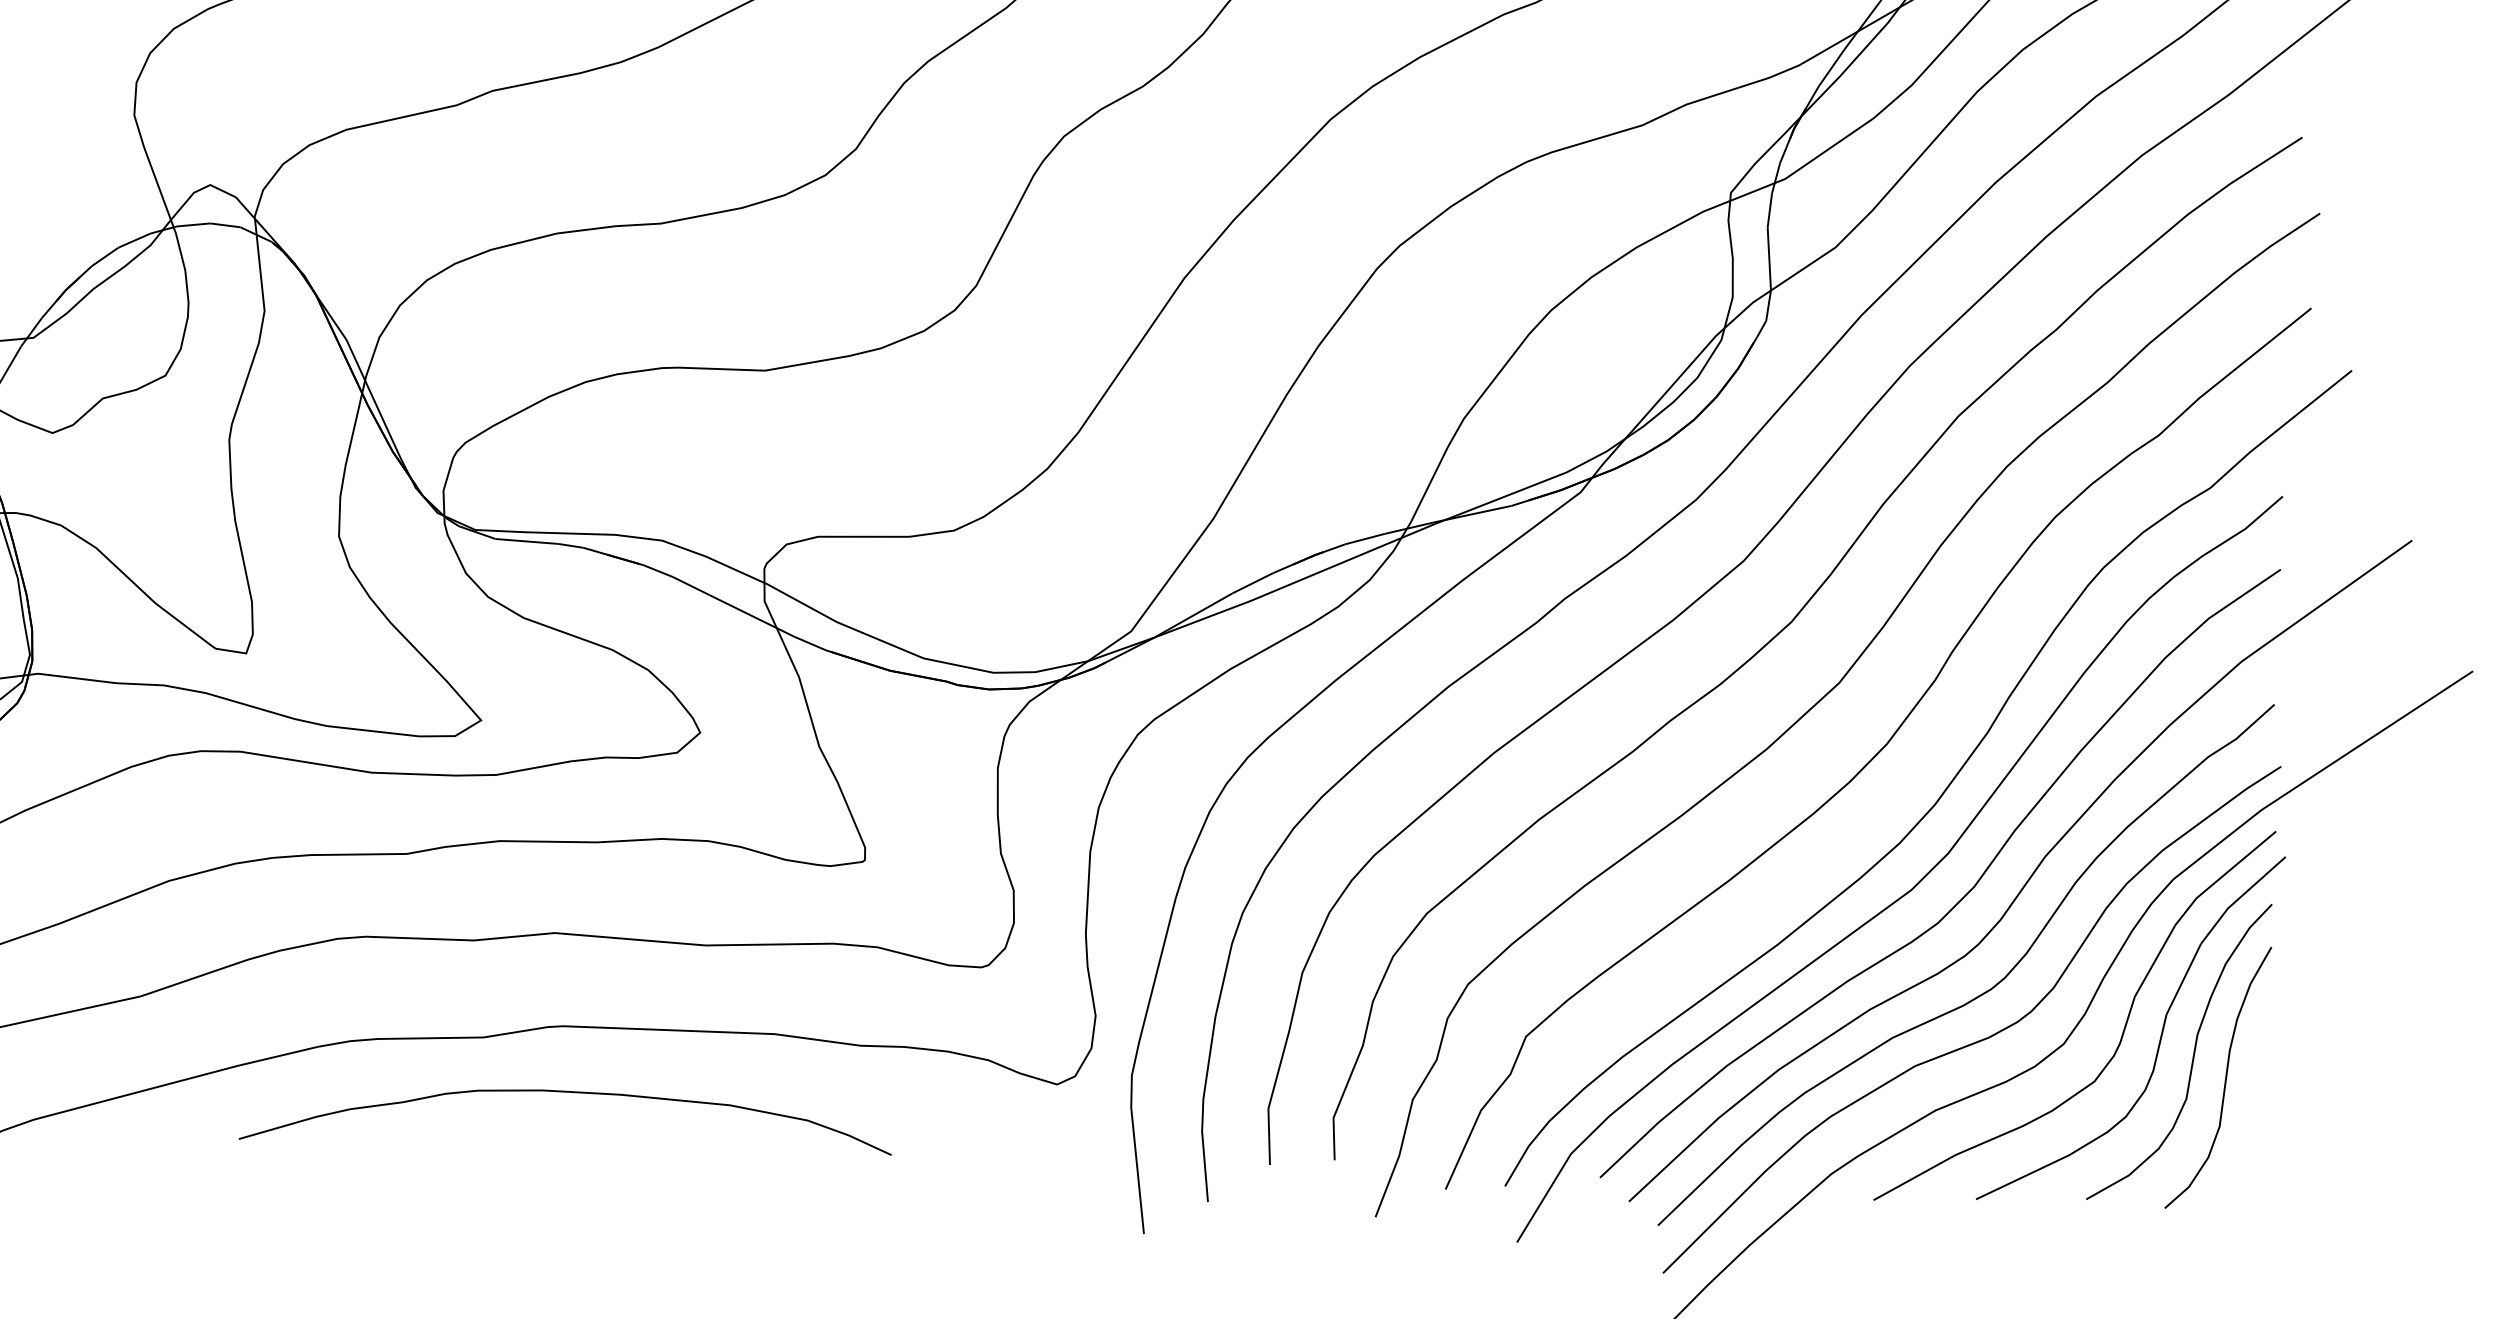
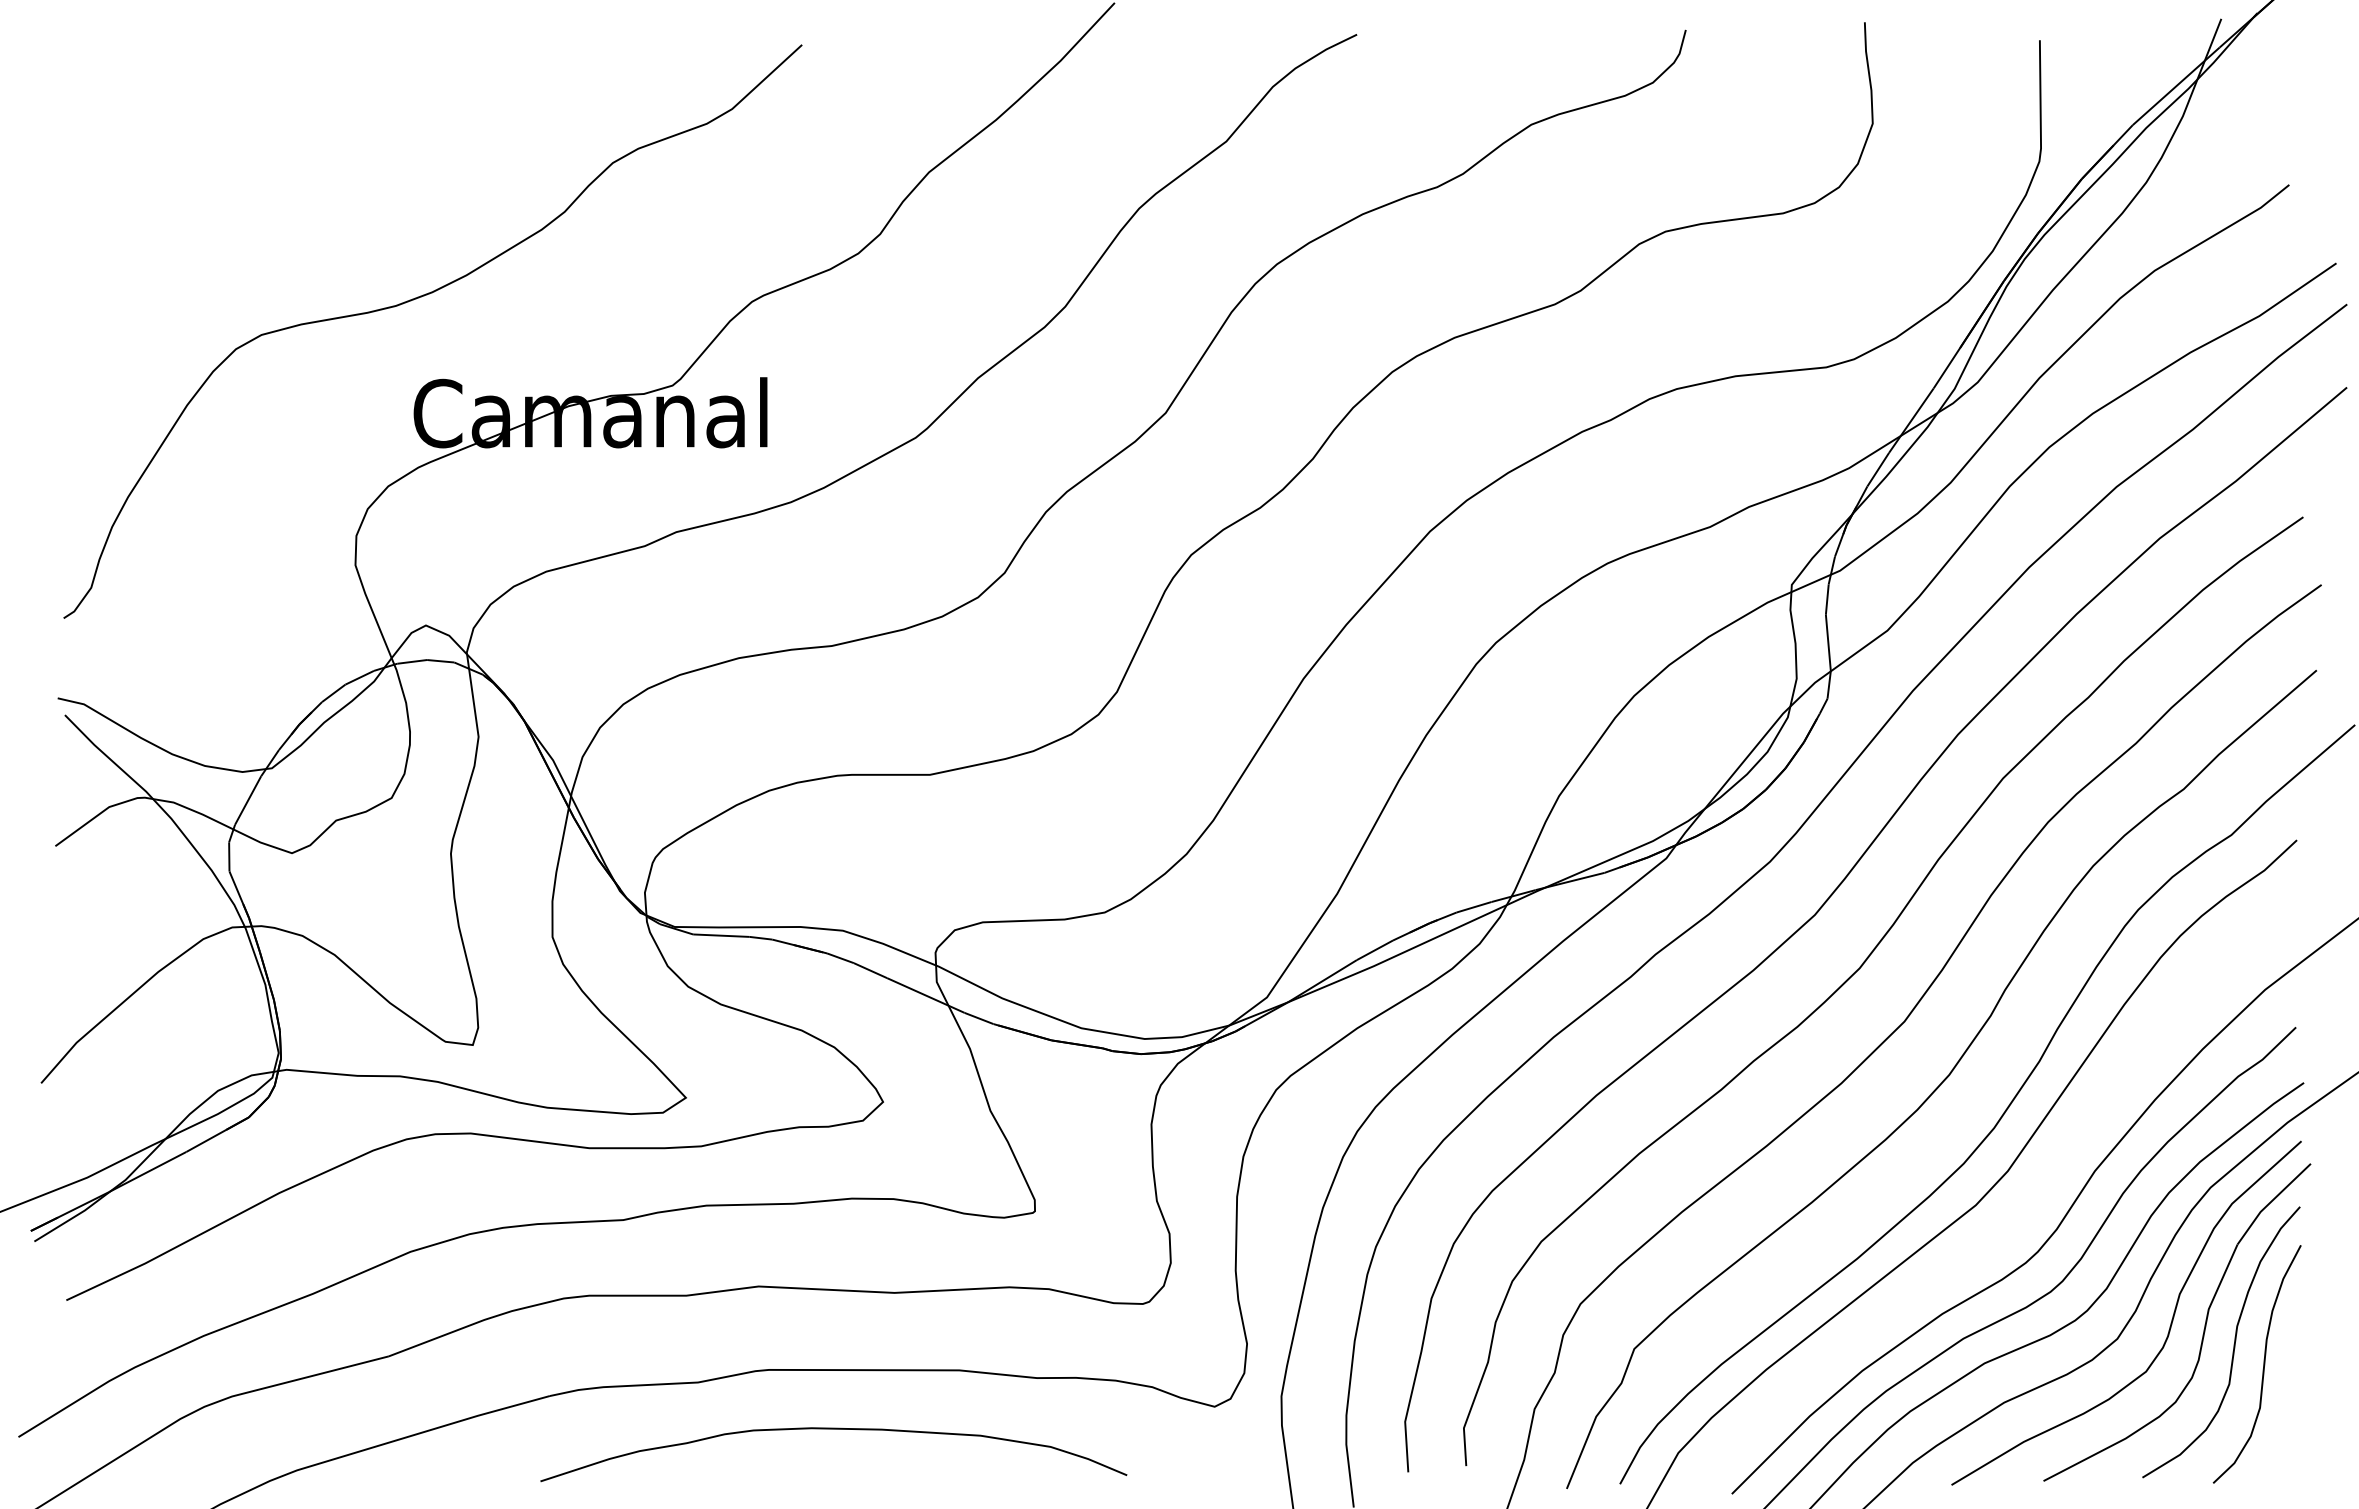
curve: (1962, 897) -> (2021, 1210), removed
curve: (566, 1092) -> (833, 1429), moved

